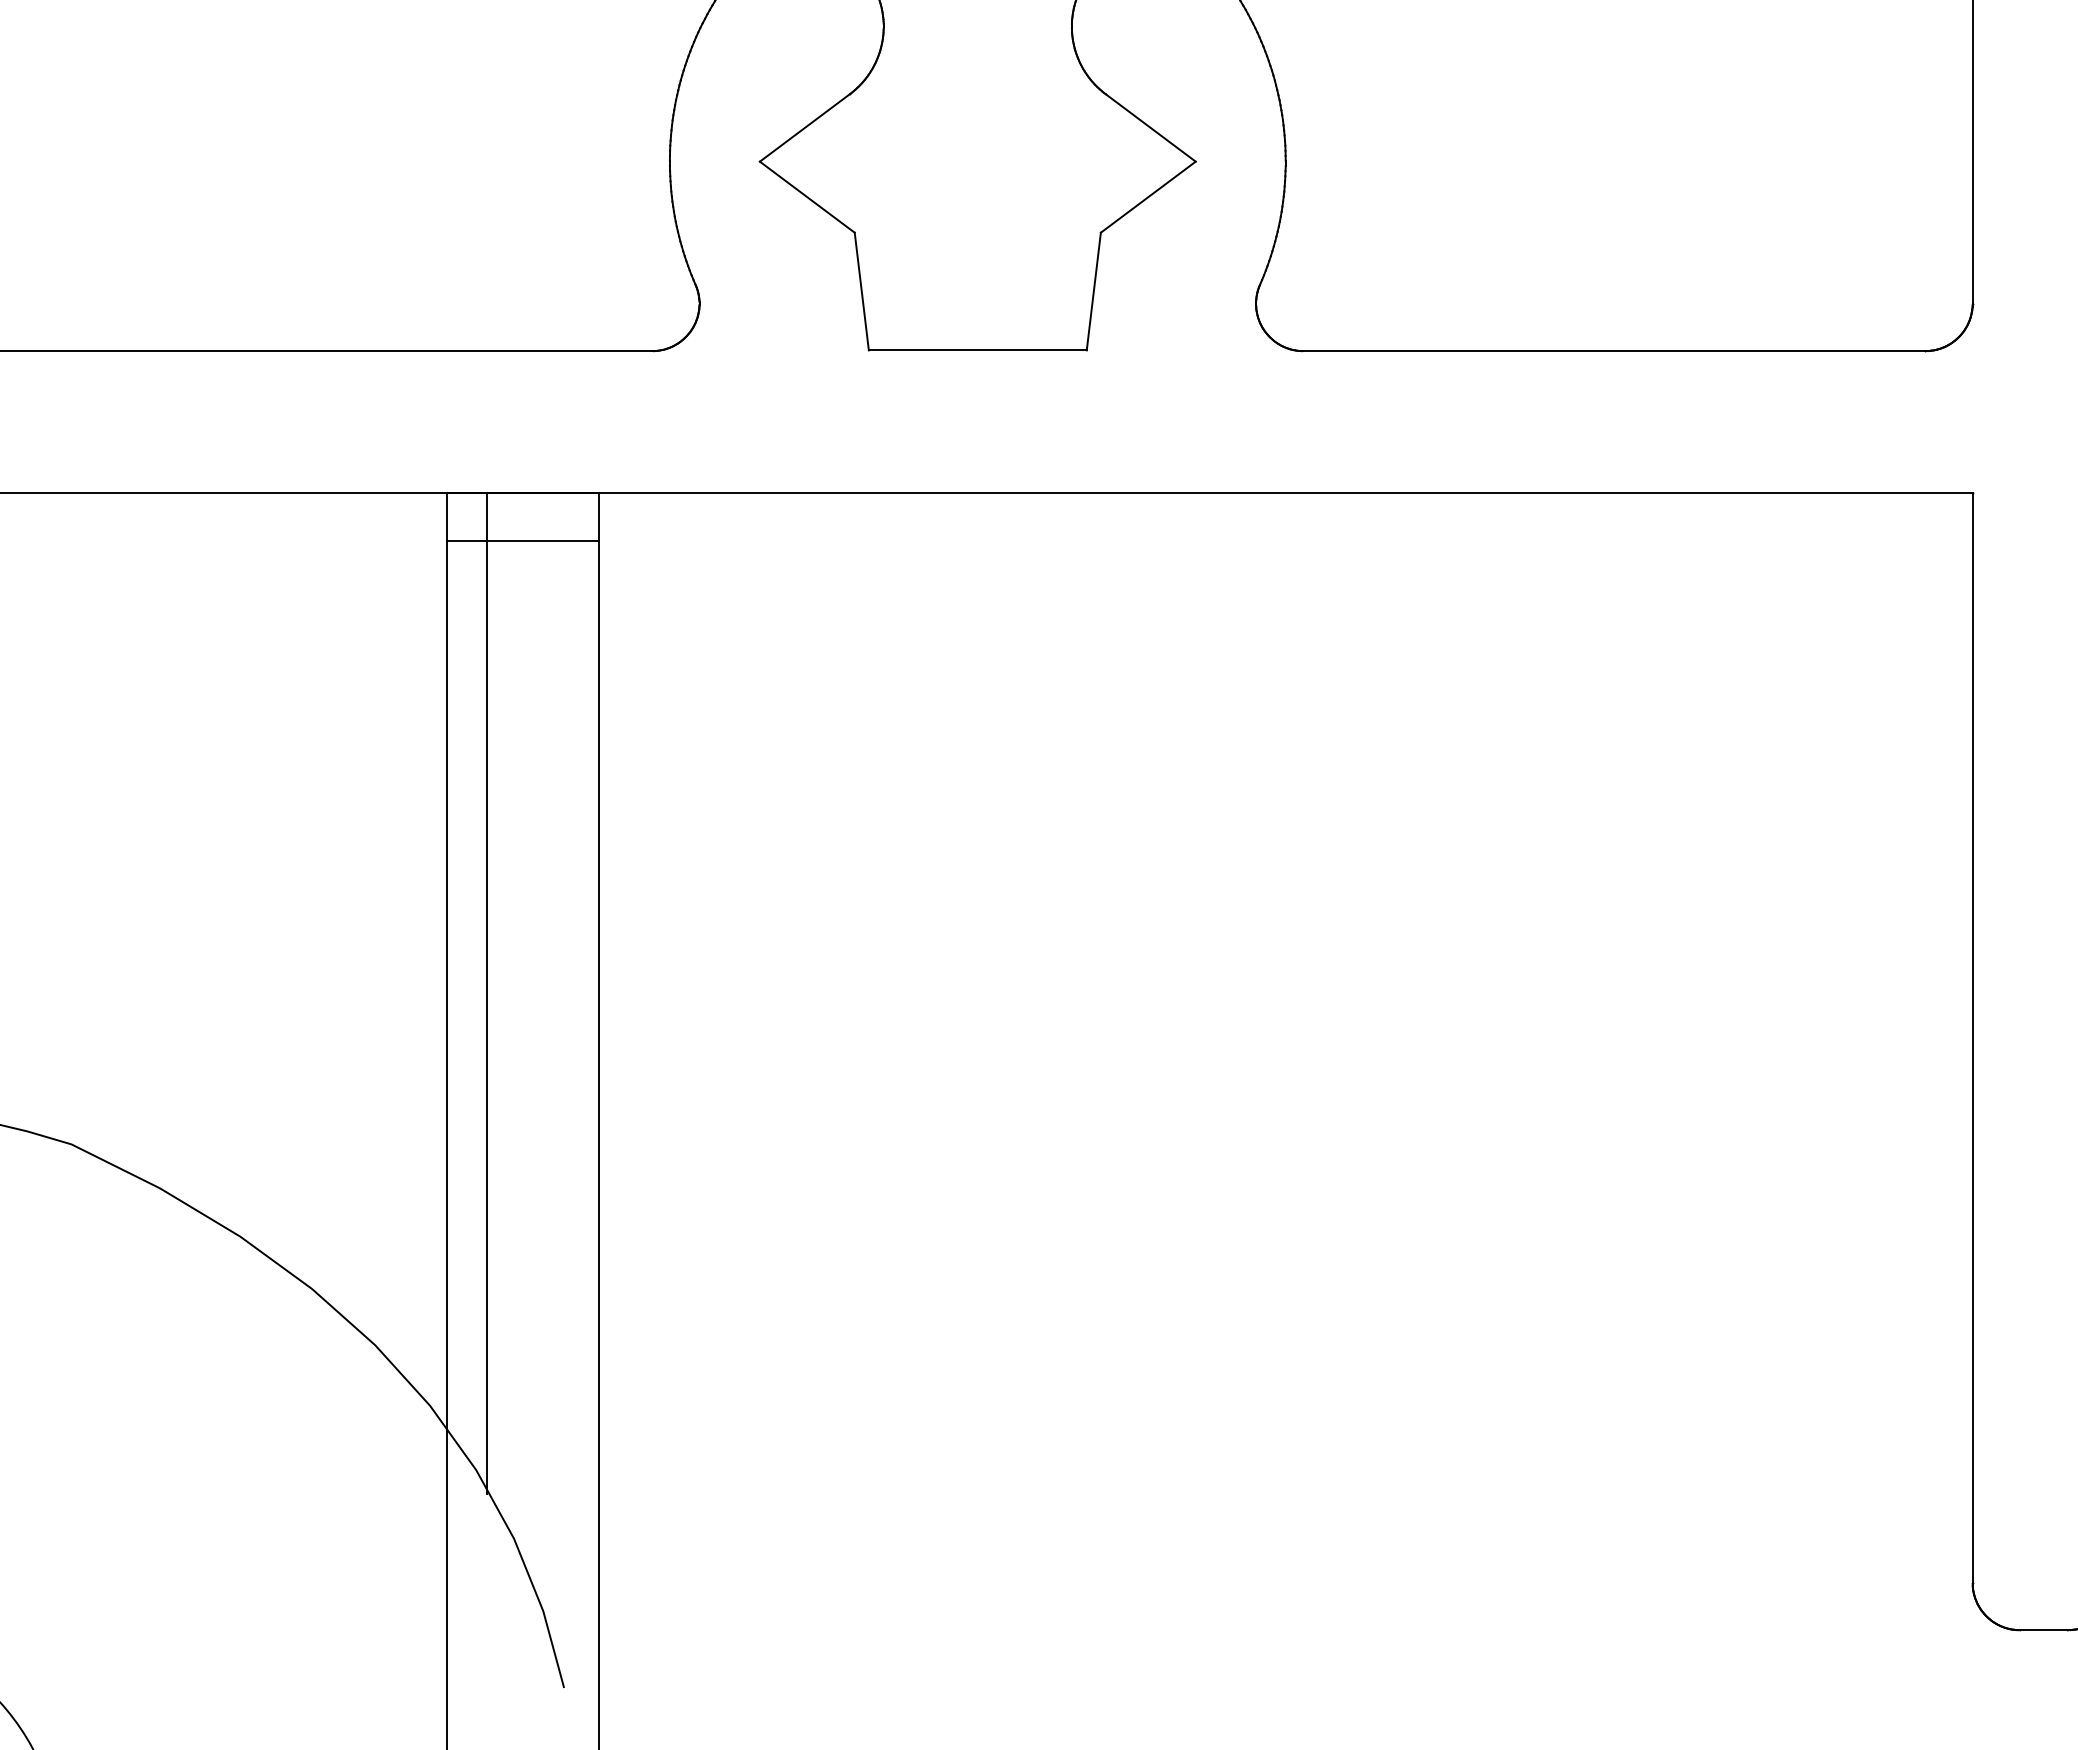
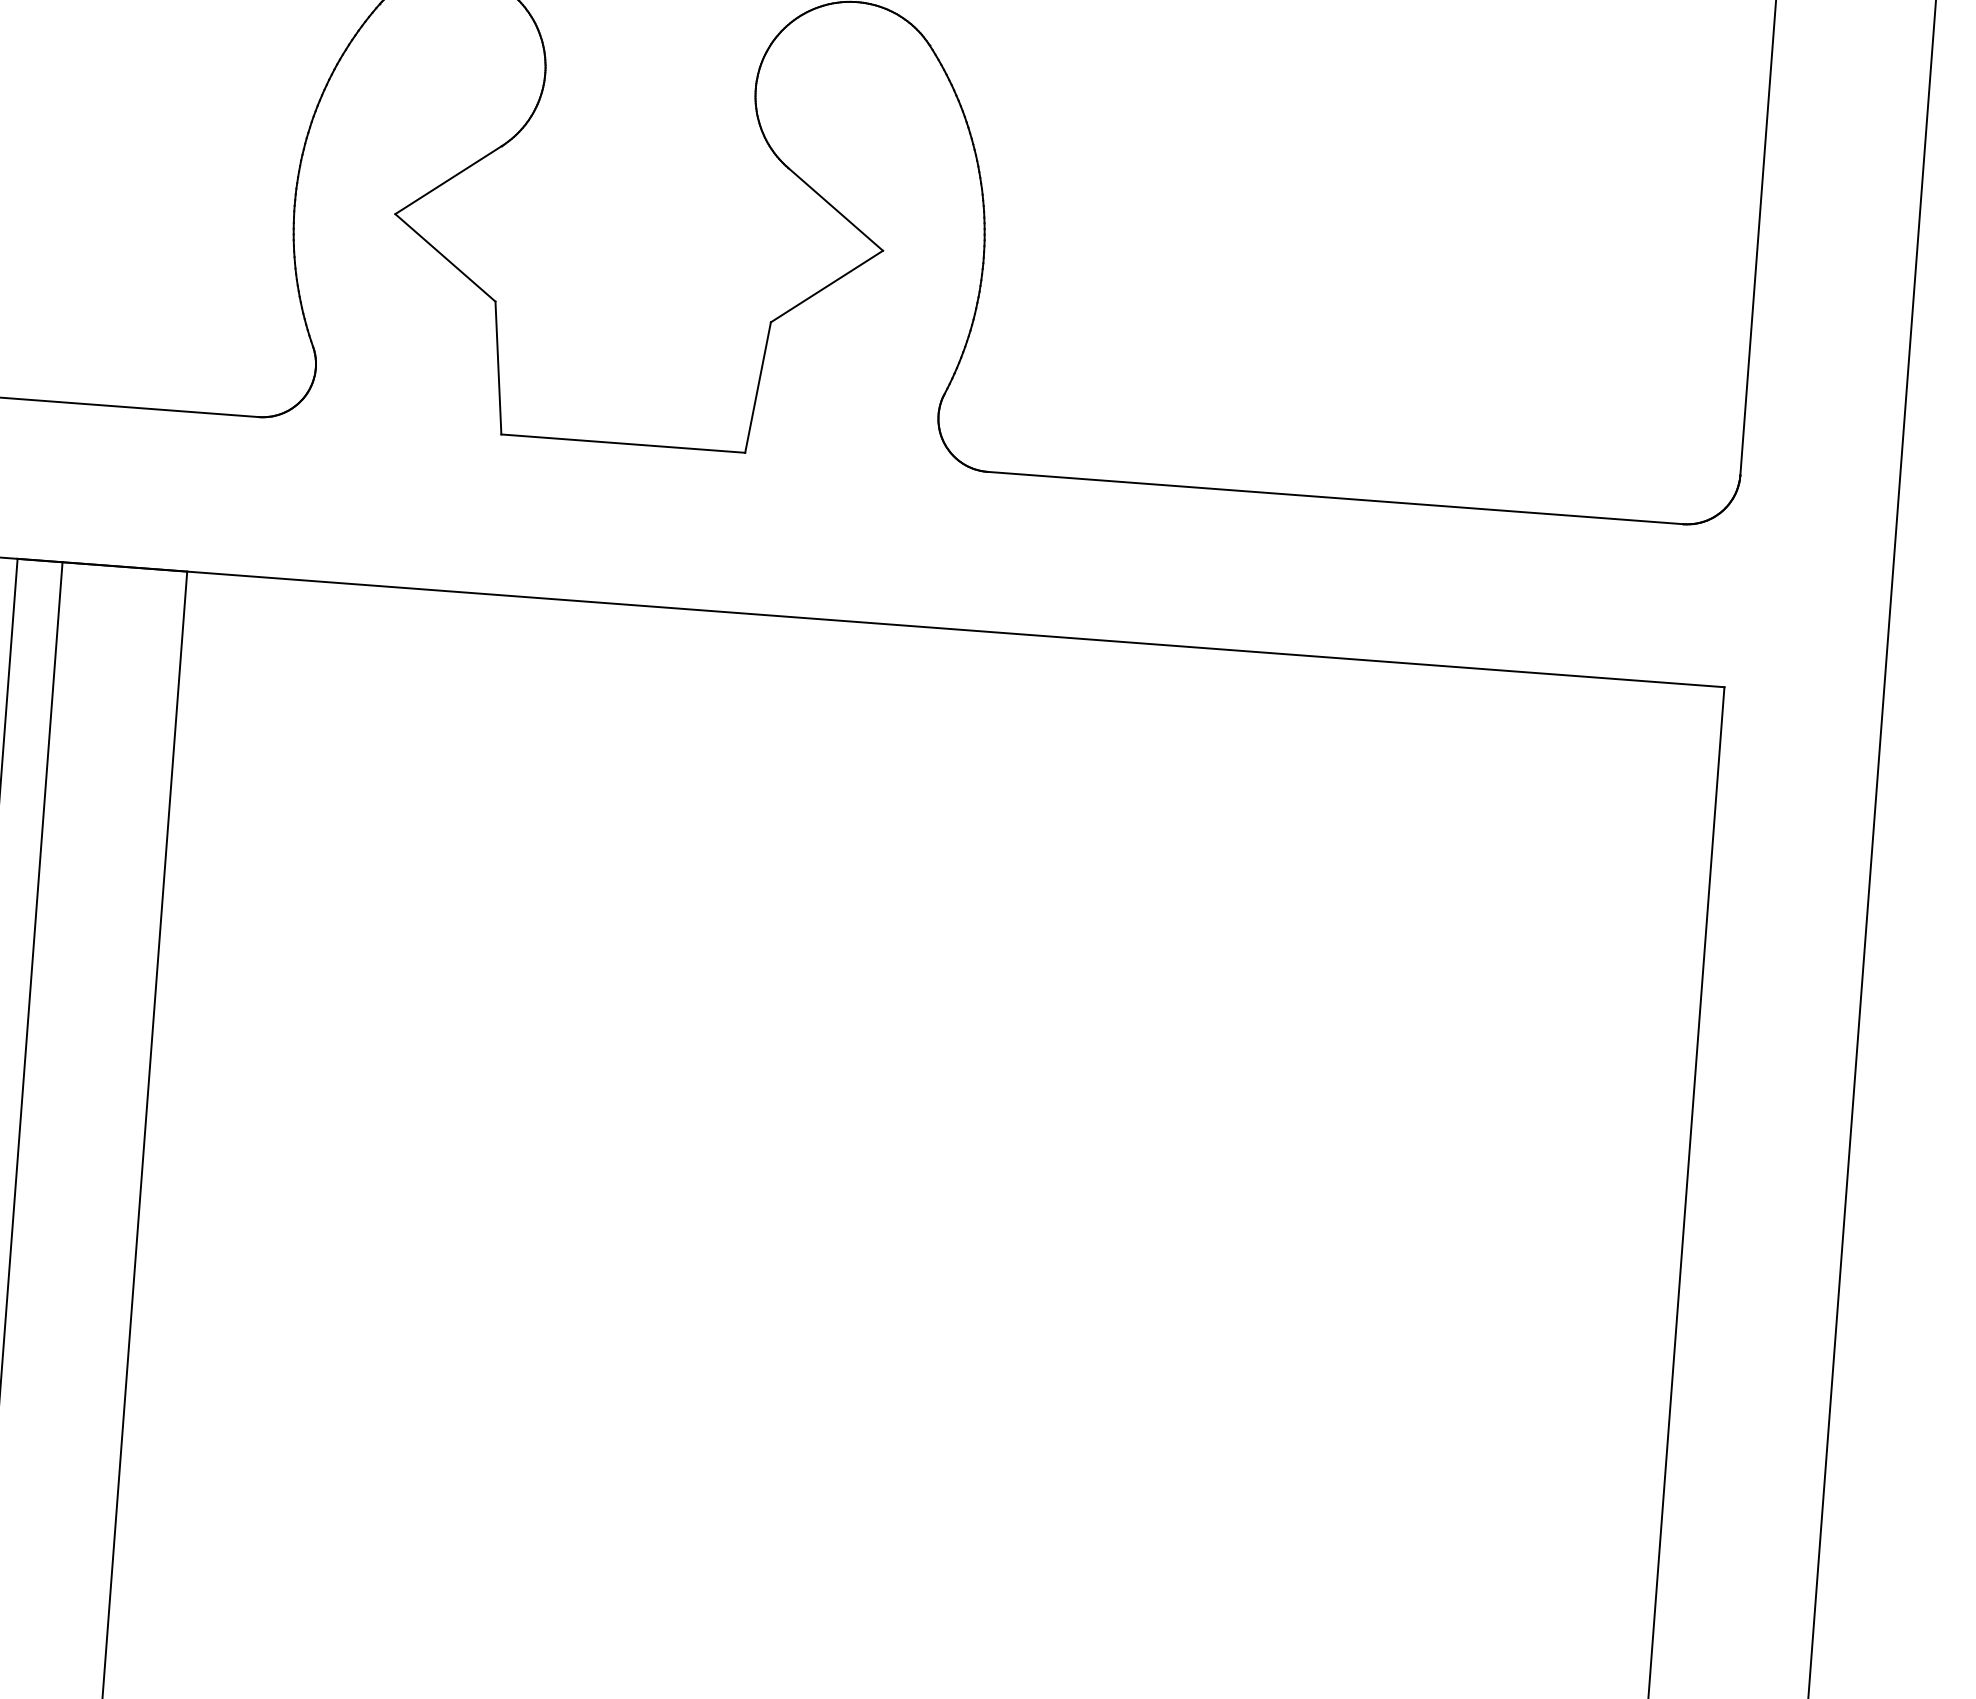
line: (522, 540) -> (97, 618), removed

